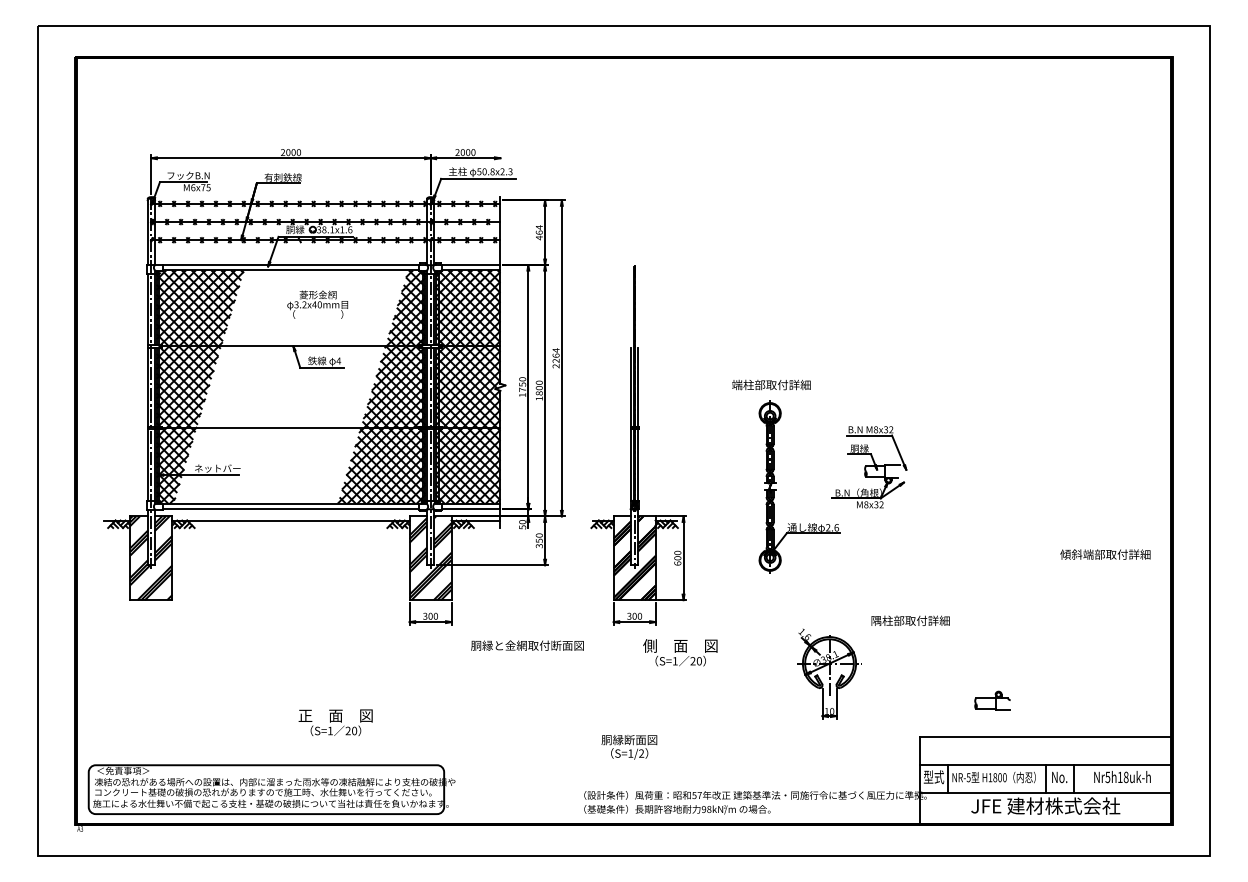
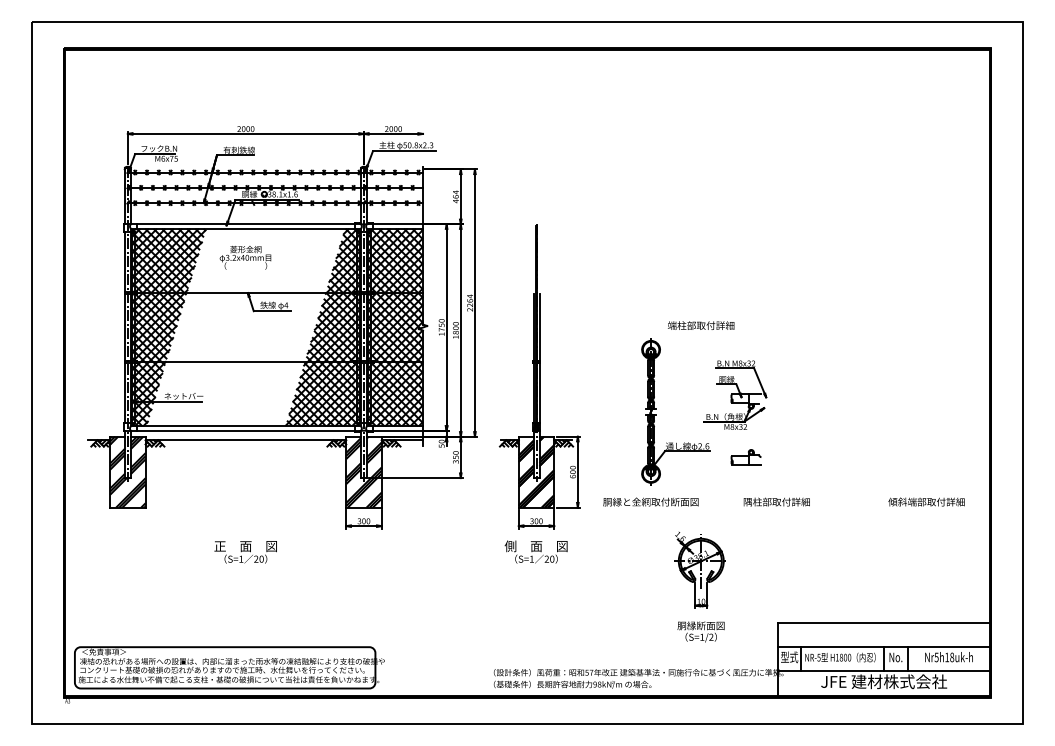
text: (317, 304) -> (245, 257), moved
text: (771, 384) -> (701, 325), moved
text: (1105, 553) -> (926, 501), moved
text: (910, 620) -> (776, 501), moved
text: (527, 644) -> (650, 501), moved
text: (679, 652) -> (535, 551), moved
part: (991, 700) -> (745, 457), moved
text: (335, 723) -> (245, 552), moved
text: (628, 746) -> (700, 631), moved

